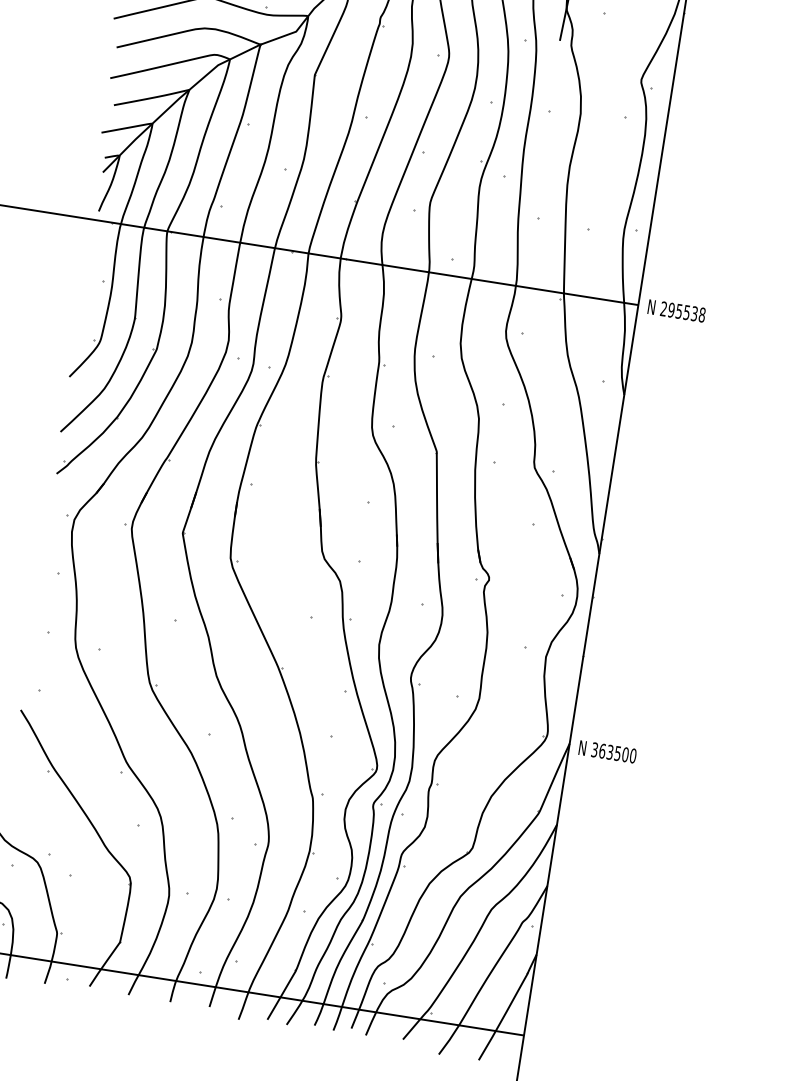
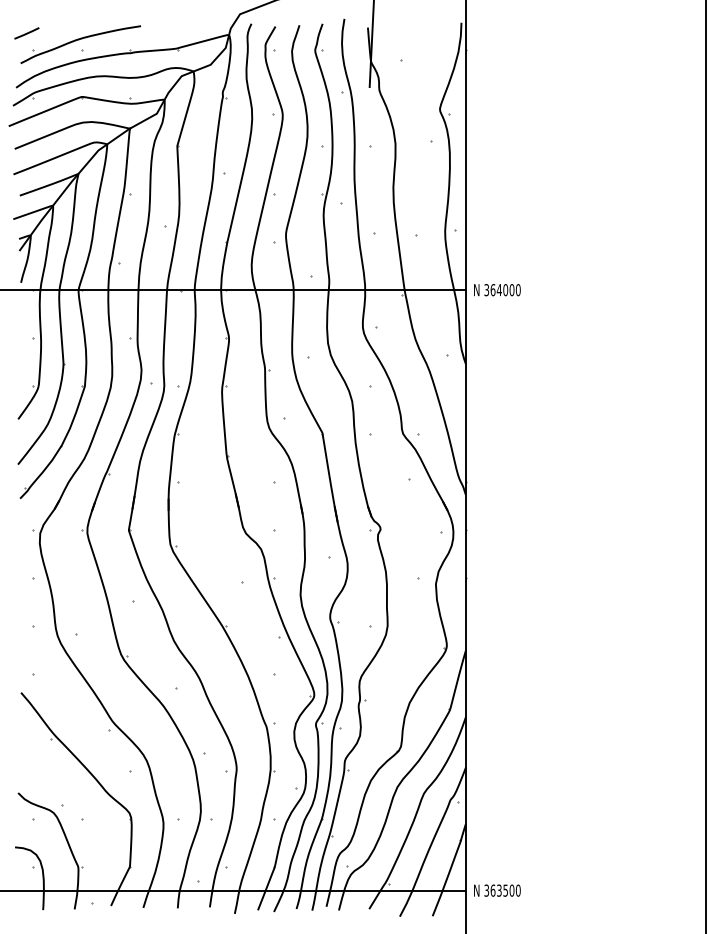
text: (682, 312) -> (502, 290), 295538 -> 364000
text: (607, 751) -> (497, 890), moved

